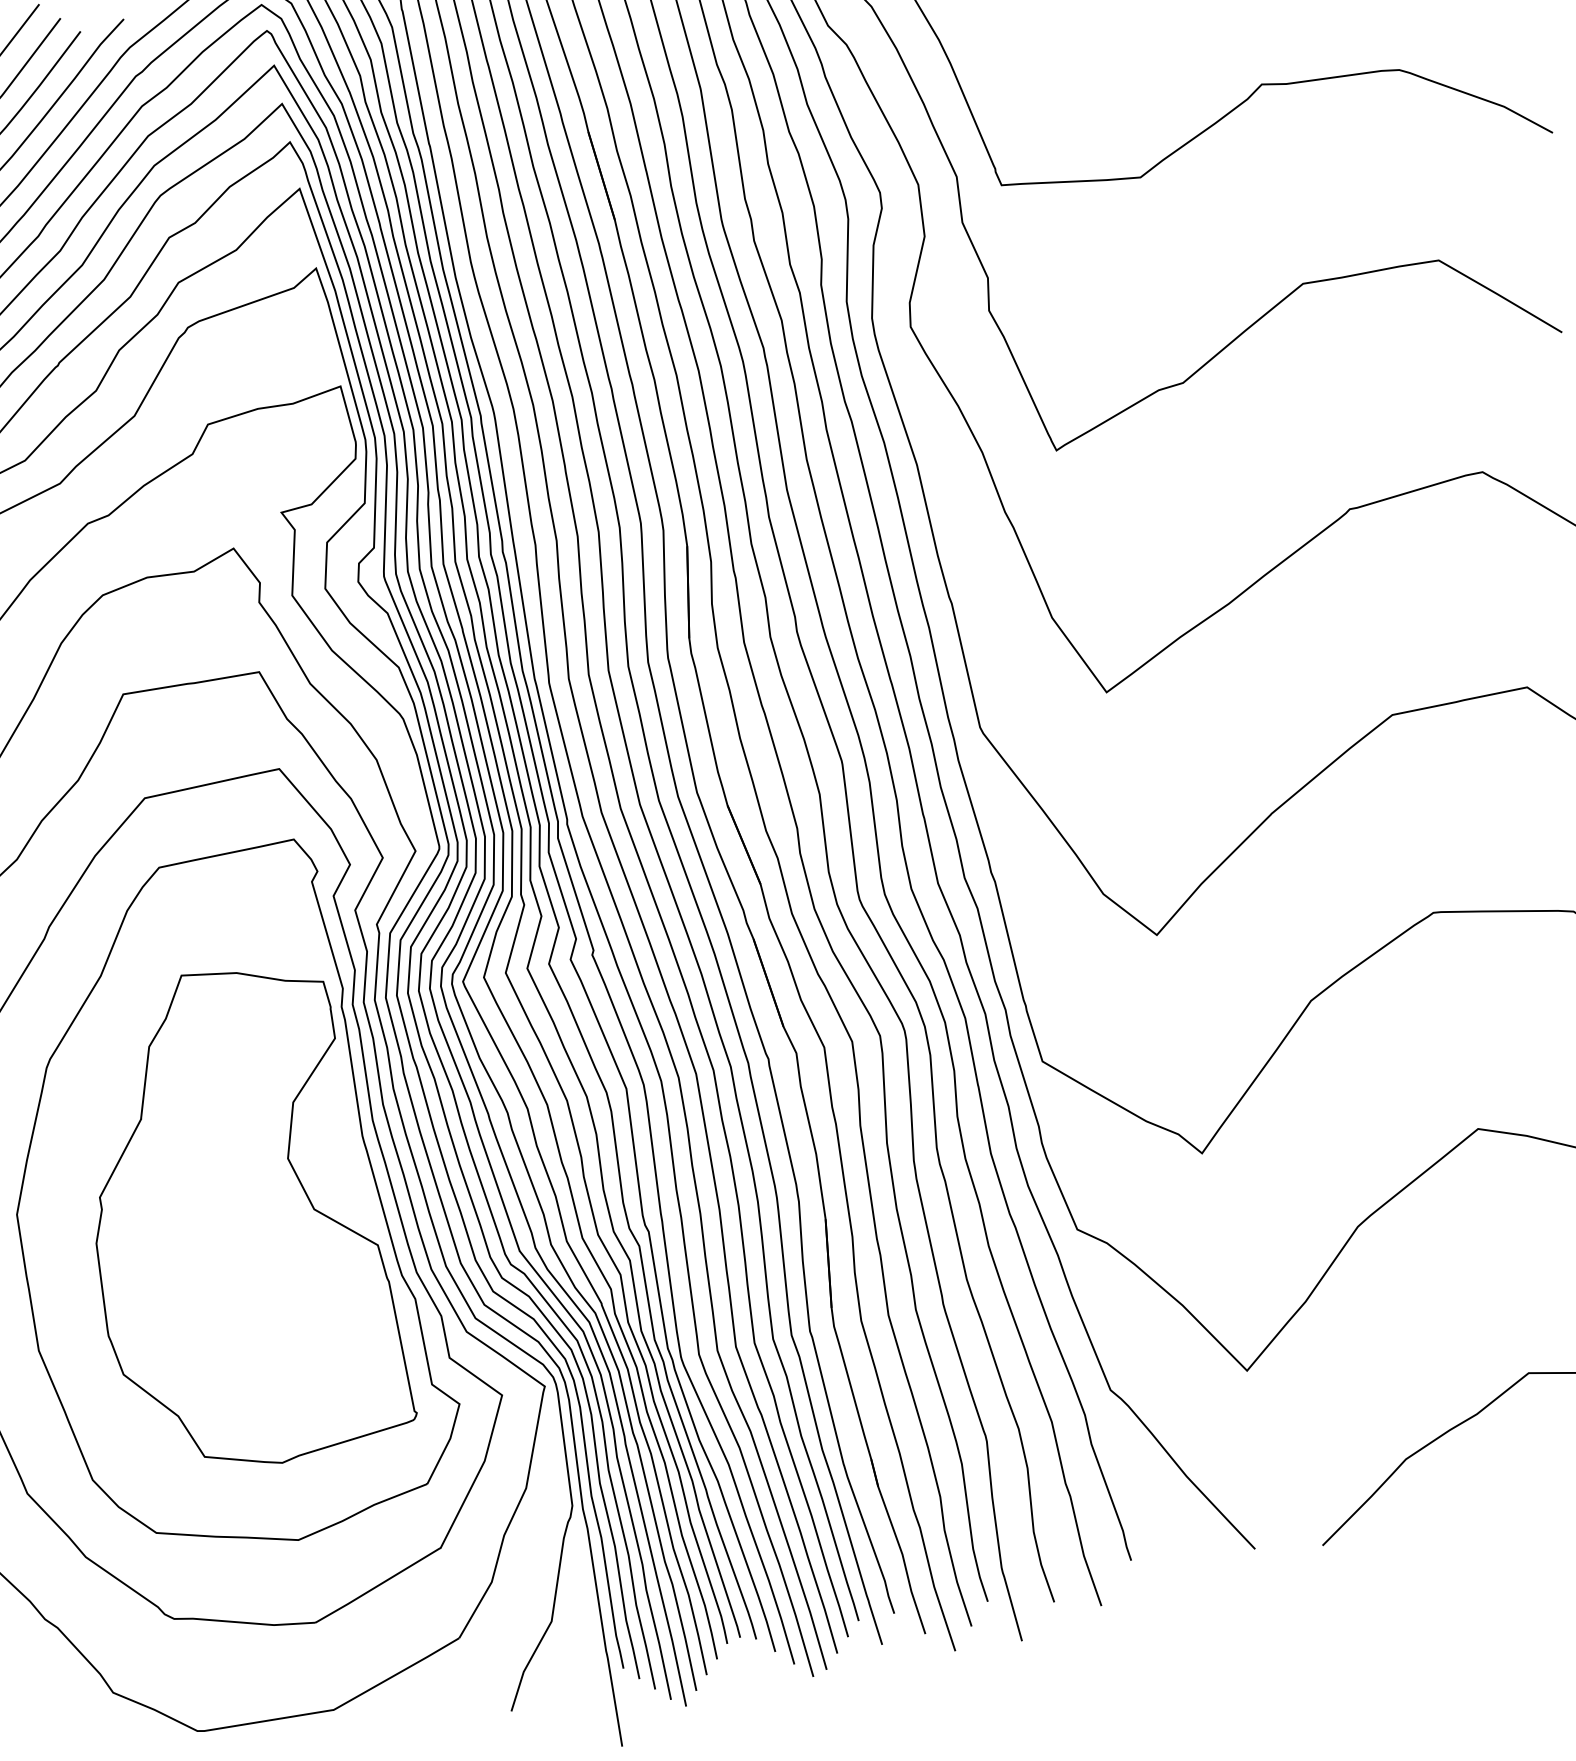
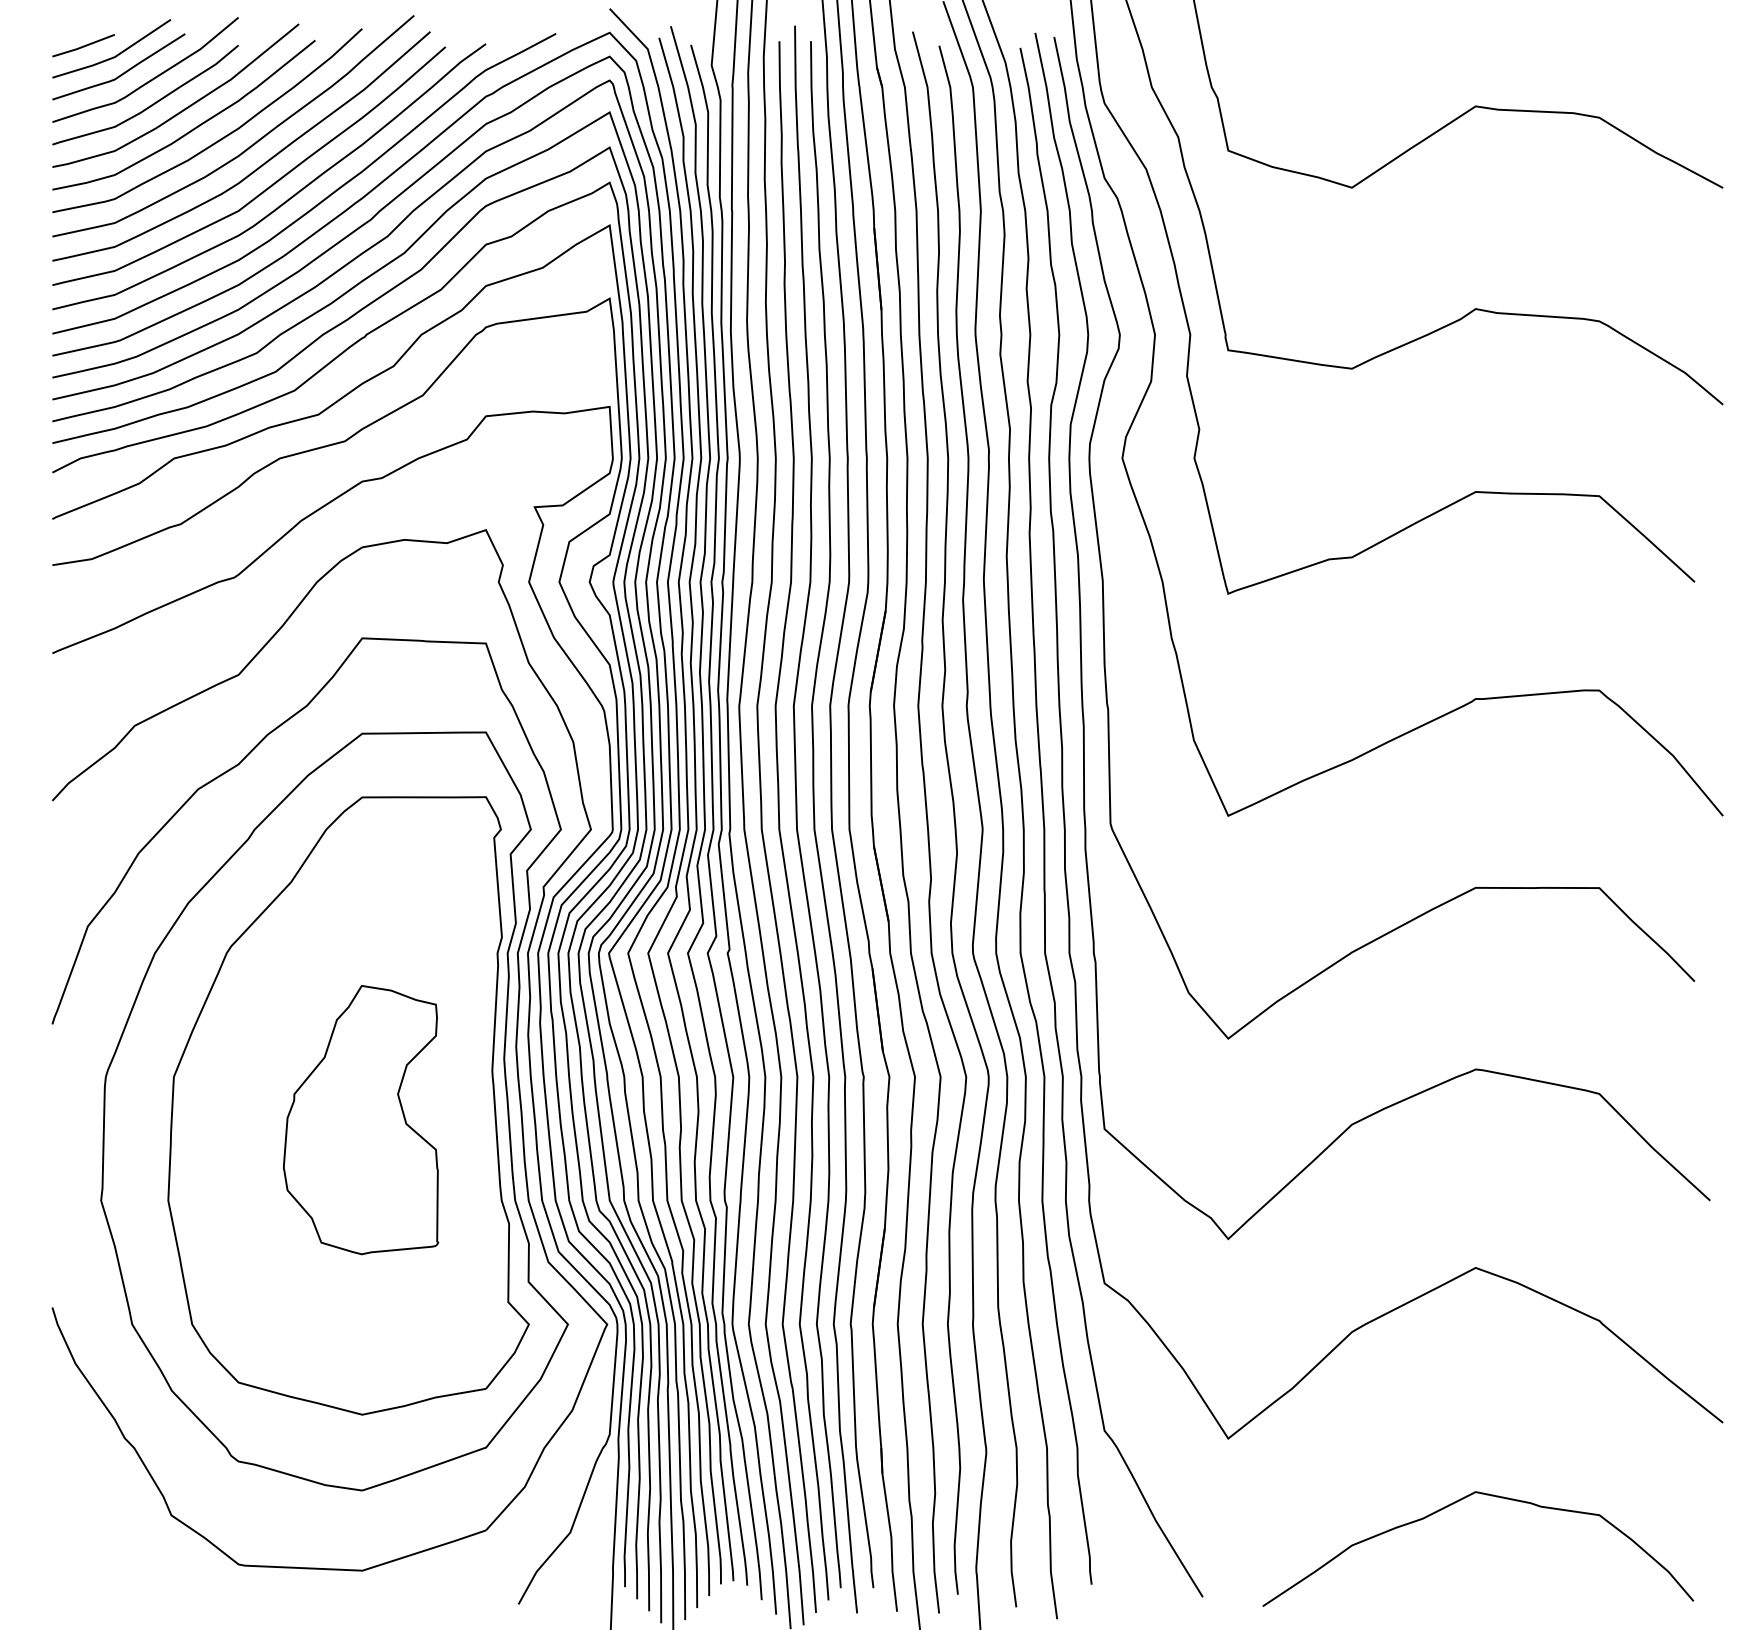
part: (229, 1218) -> (360, 1119), size x0.6

